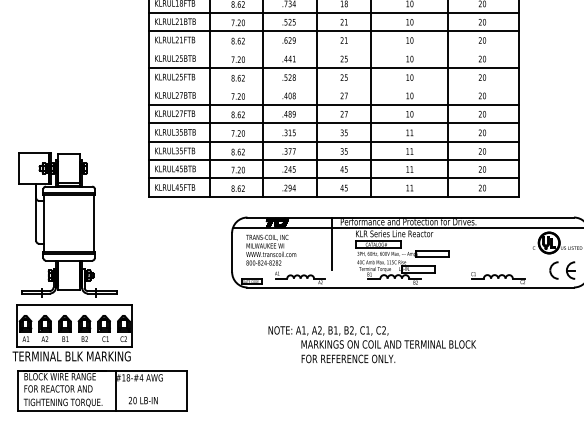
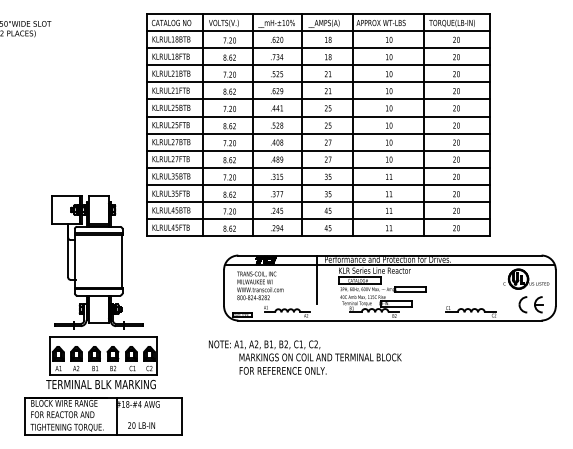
line: (333, 49) -> (318, 99), added
line: (333, 86) -> (318, 133), added
part: (72, 257) -> (101, 292), moved
text: (372, 344) -> (305, 357), moved

